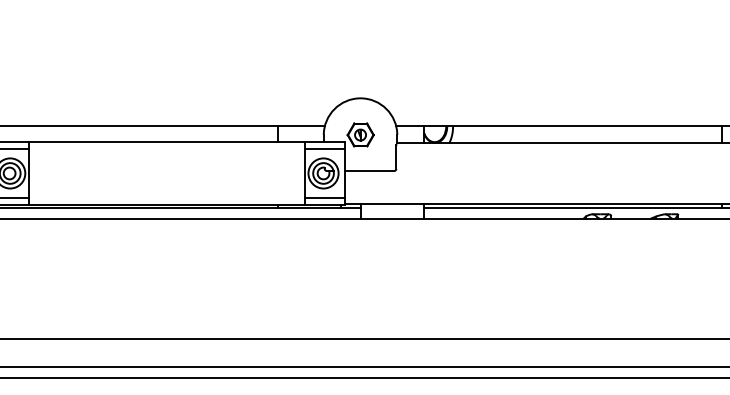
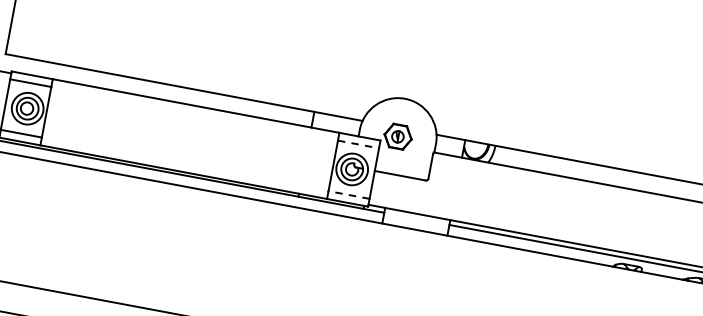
line: (325, 149) -> (358, 144), solid -> dashed
line: (325, 197) -> (349, 194), solid -> dashed

